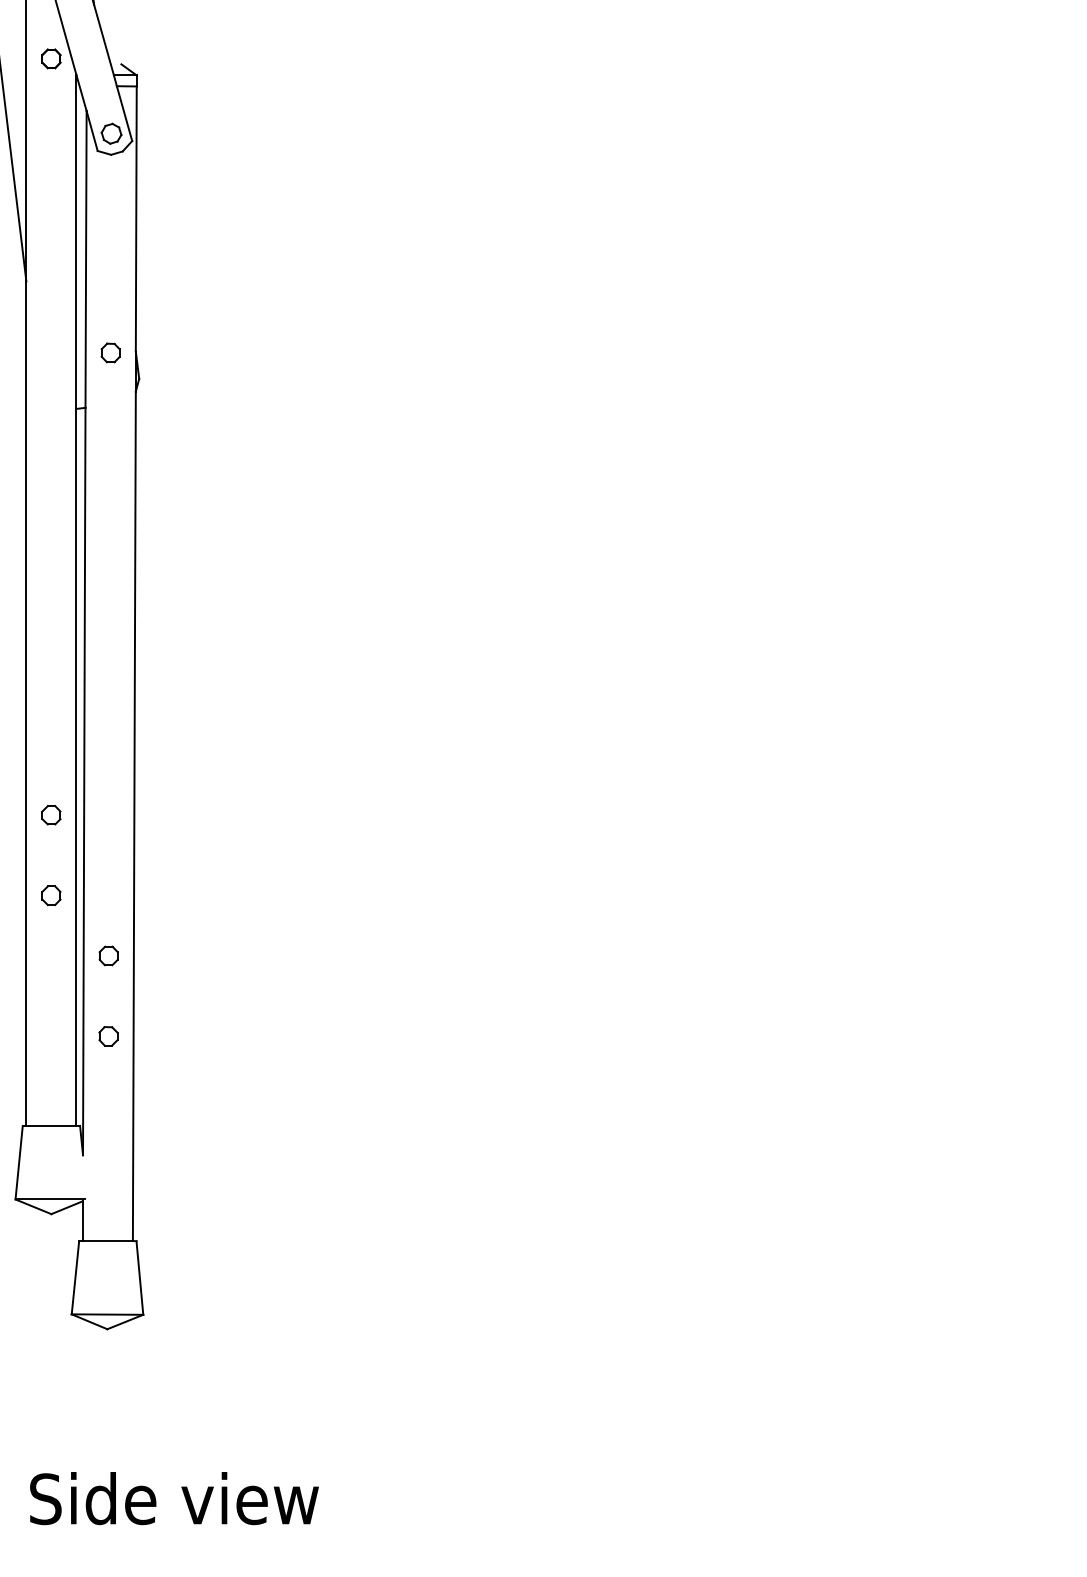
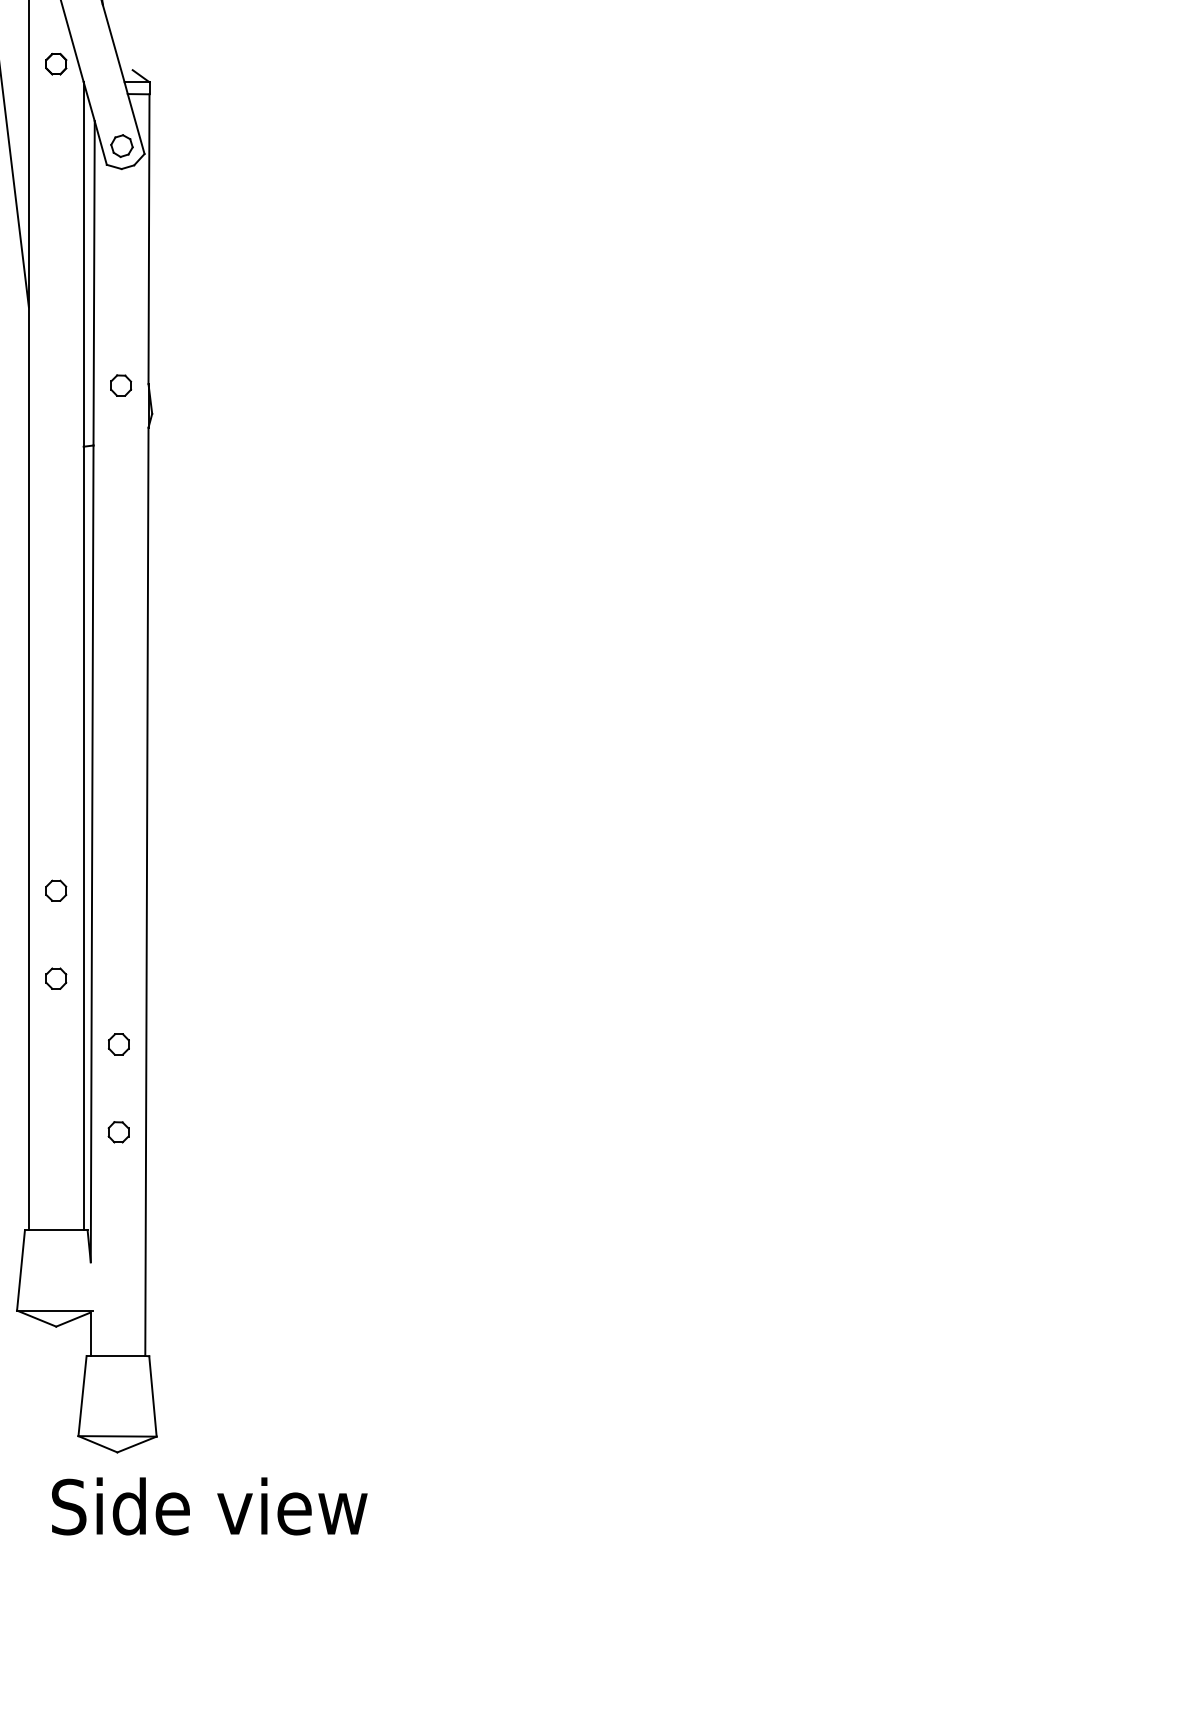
text: (174, 1498) -> (209, 1506), moved

